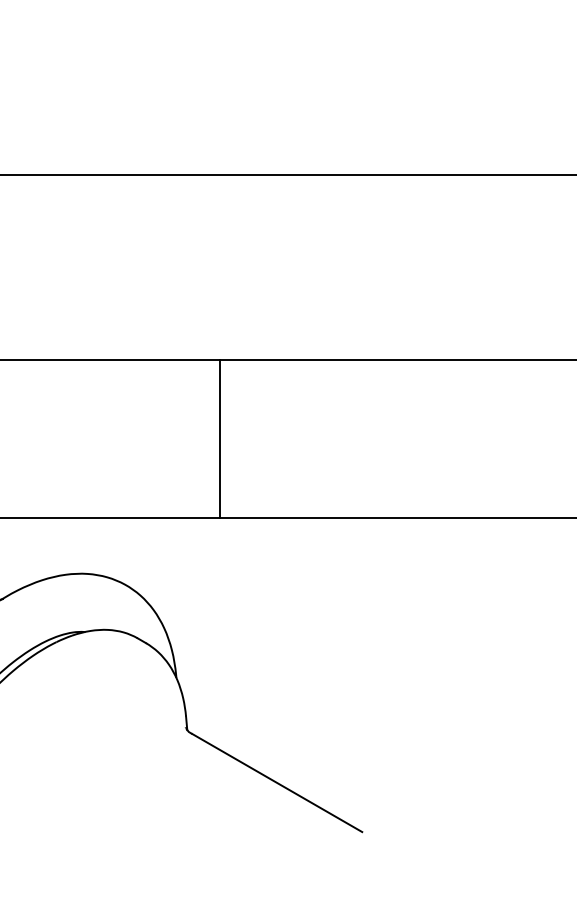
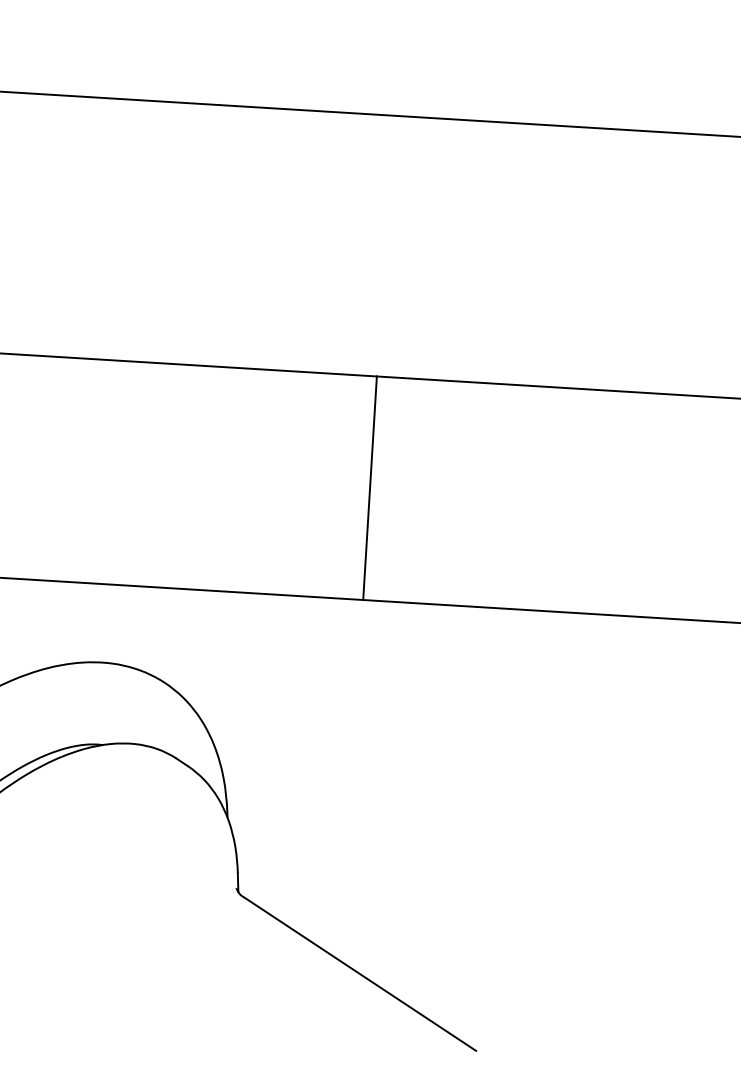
line: (219, 438) -> (369, 487), moved

